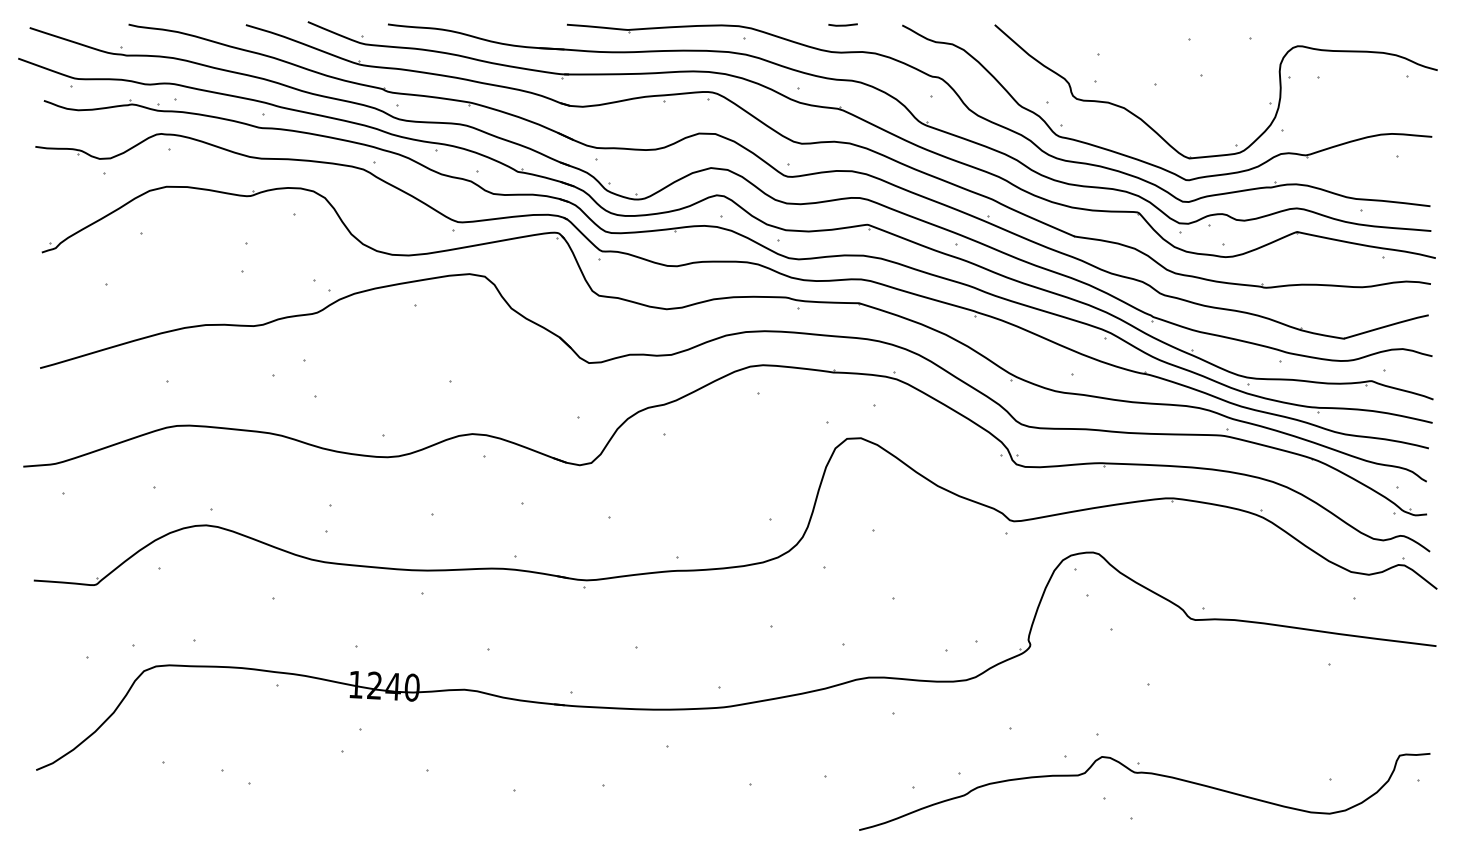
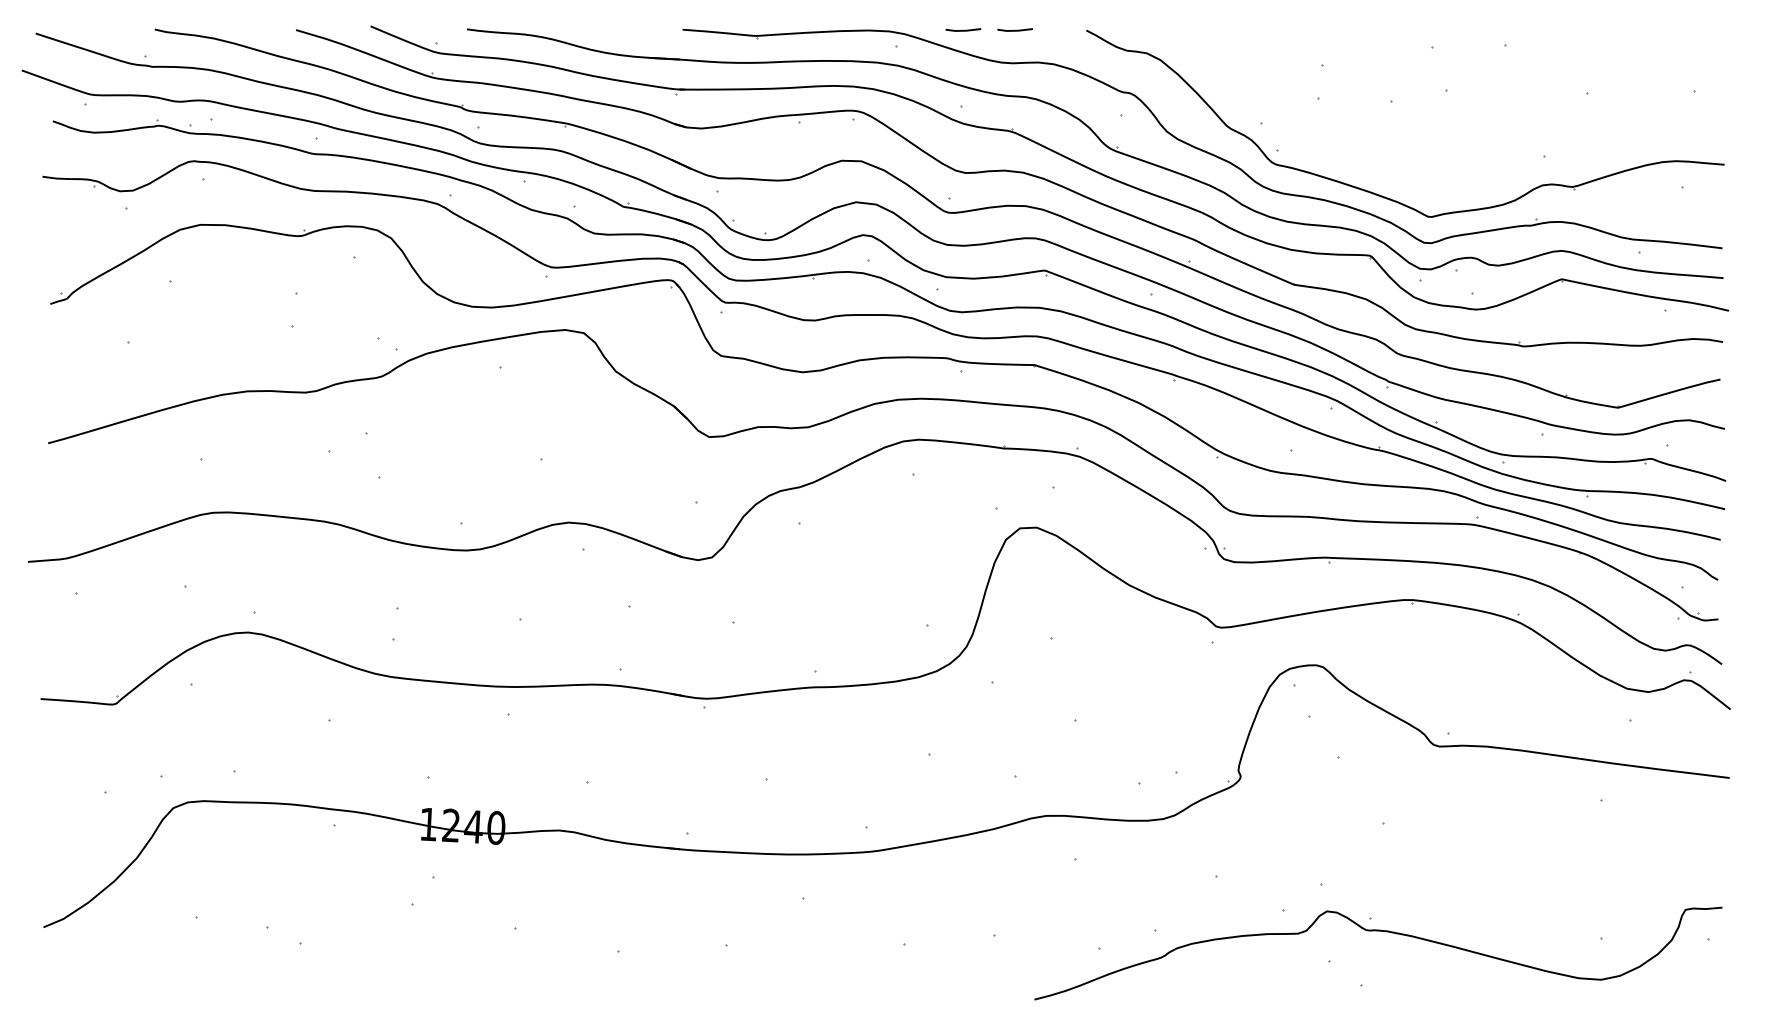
line: (799, 24) -> (962, 29), added
part: (1269, 103) -> (1528, 124), removed

